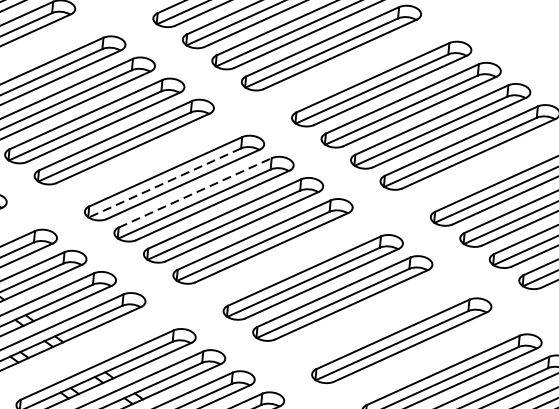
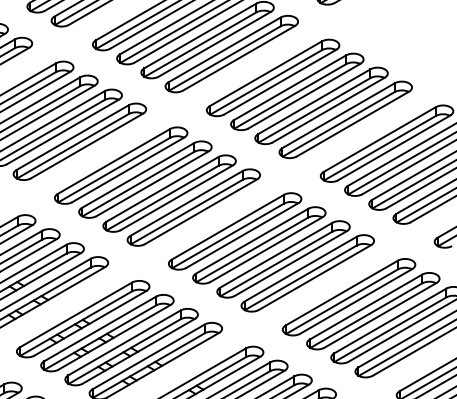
line: (165, 183) -> (114, 170), dashed -> solid
line: (195, 192) -> (138, 175), dashed -> solid
part: (372, 319) -> (283, 259), added

